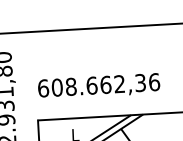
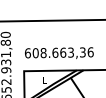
text: (118, 83) -> (70, 52), 608.662,36 -> 608.663,36

